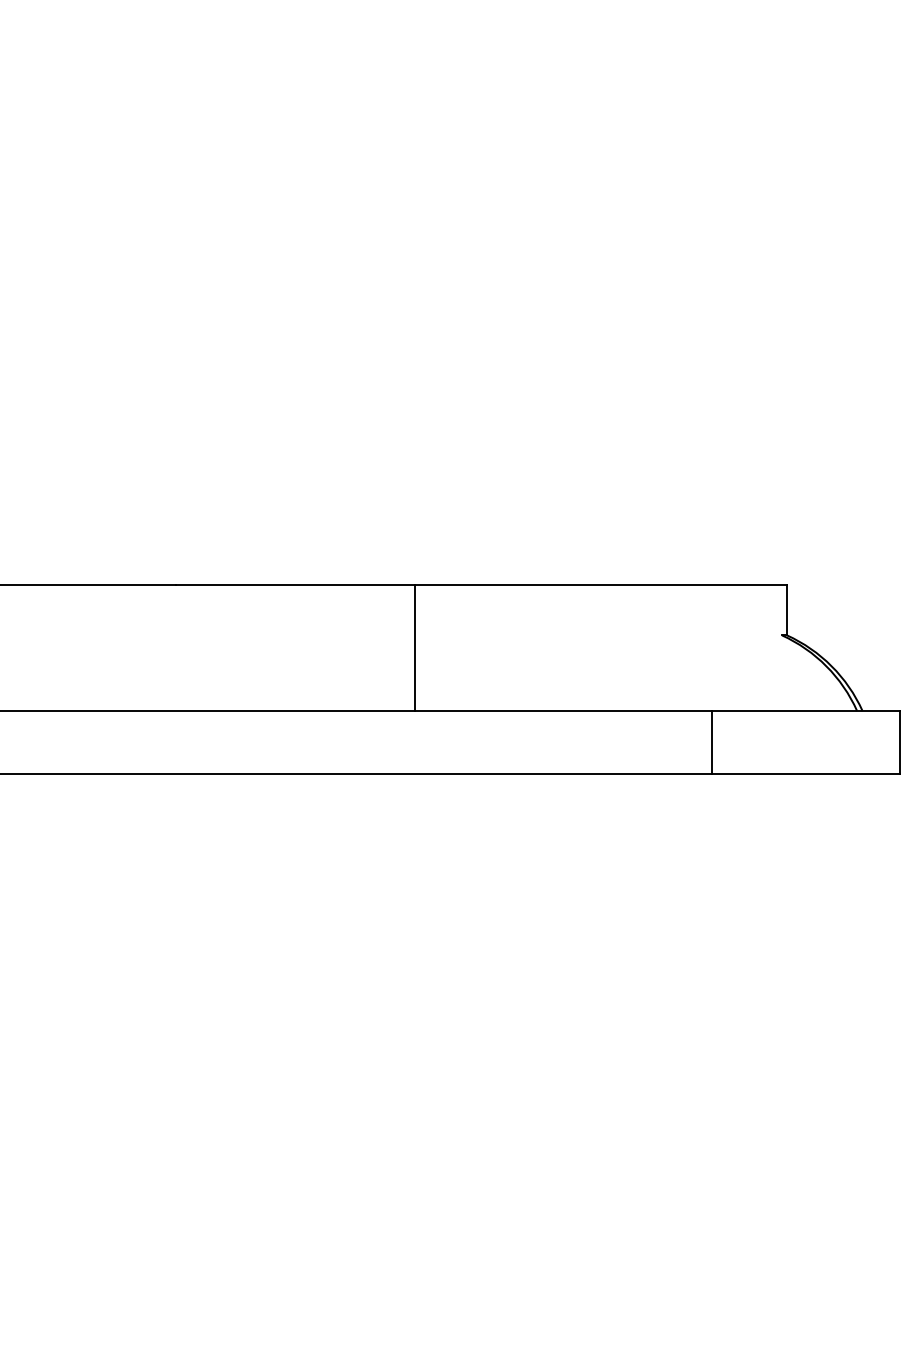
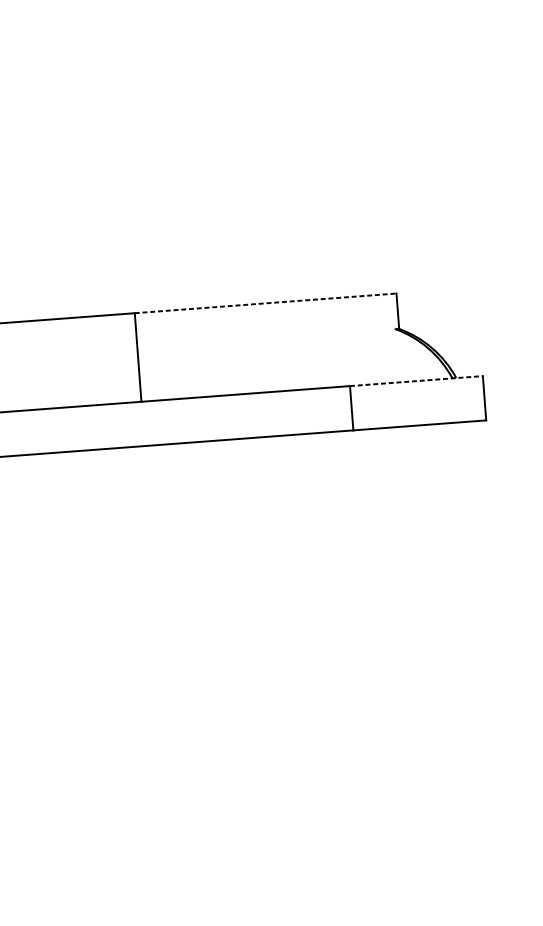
line: (601, 585) -> (265, 303), solid -> dashed
line: (806, 710) -> (416, 380), solid -> dashed

